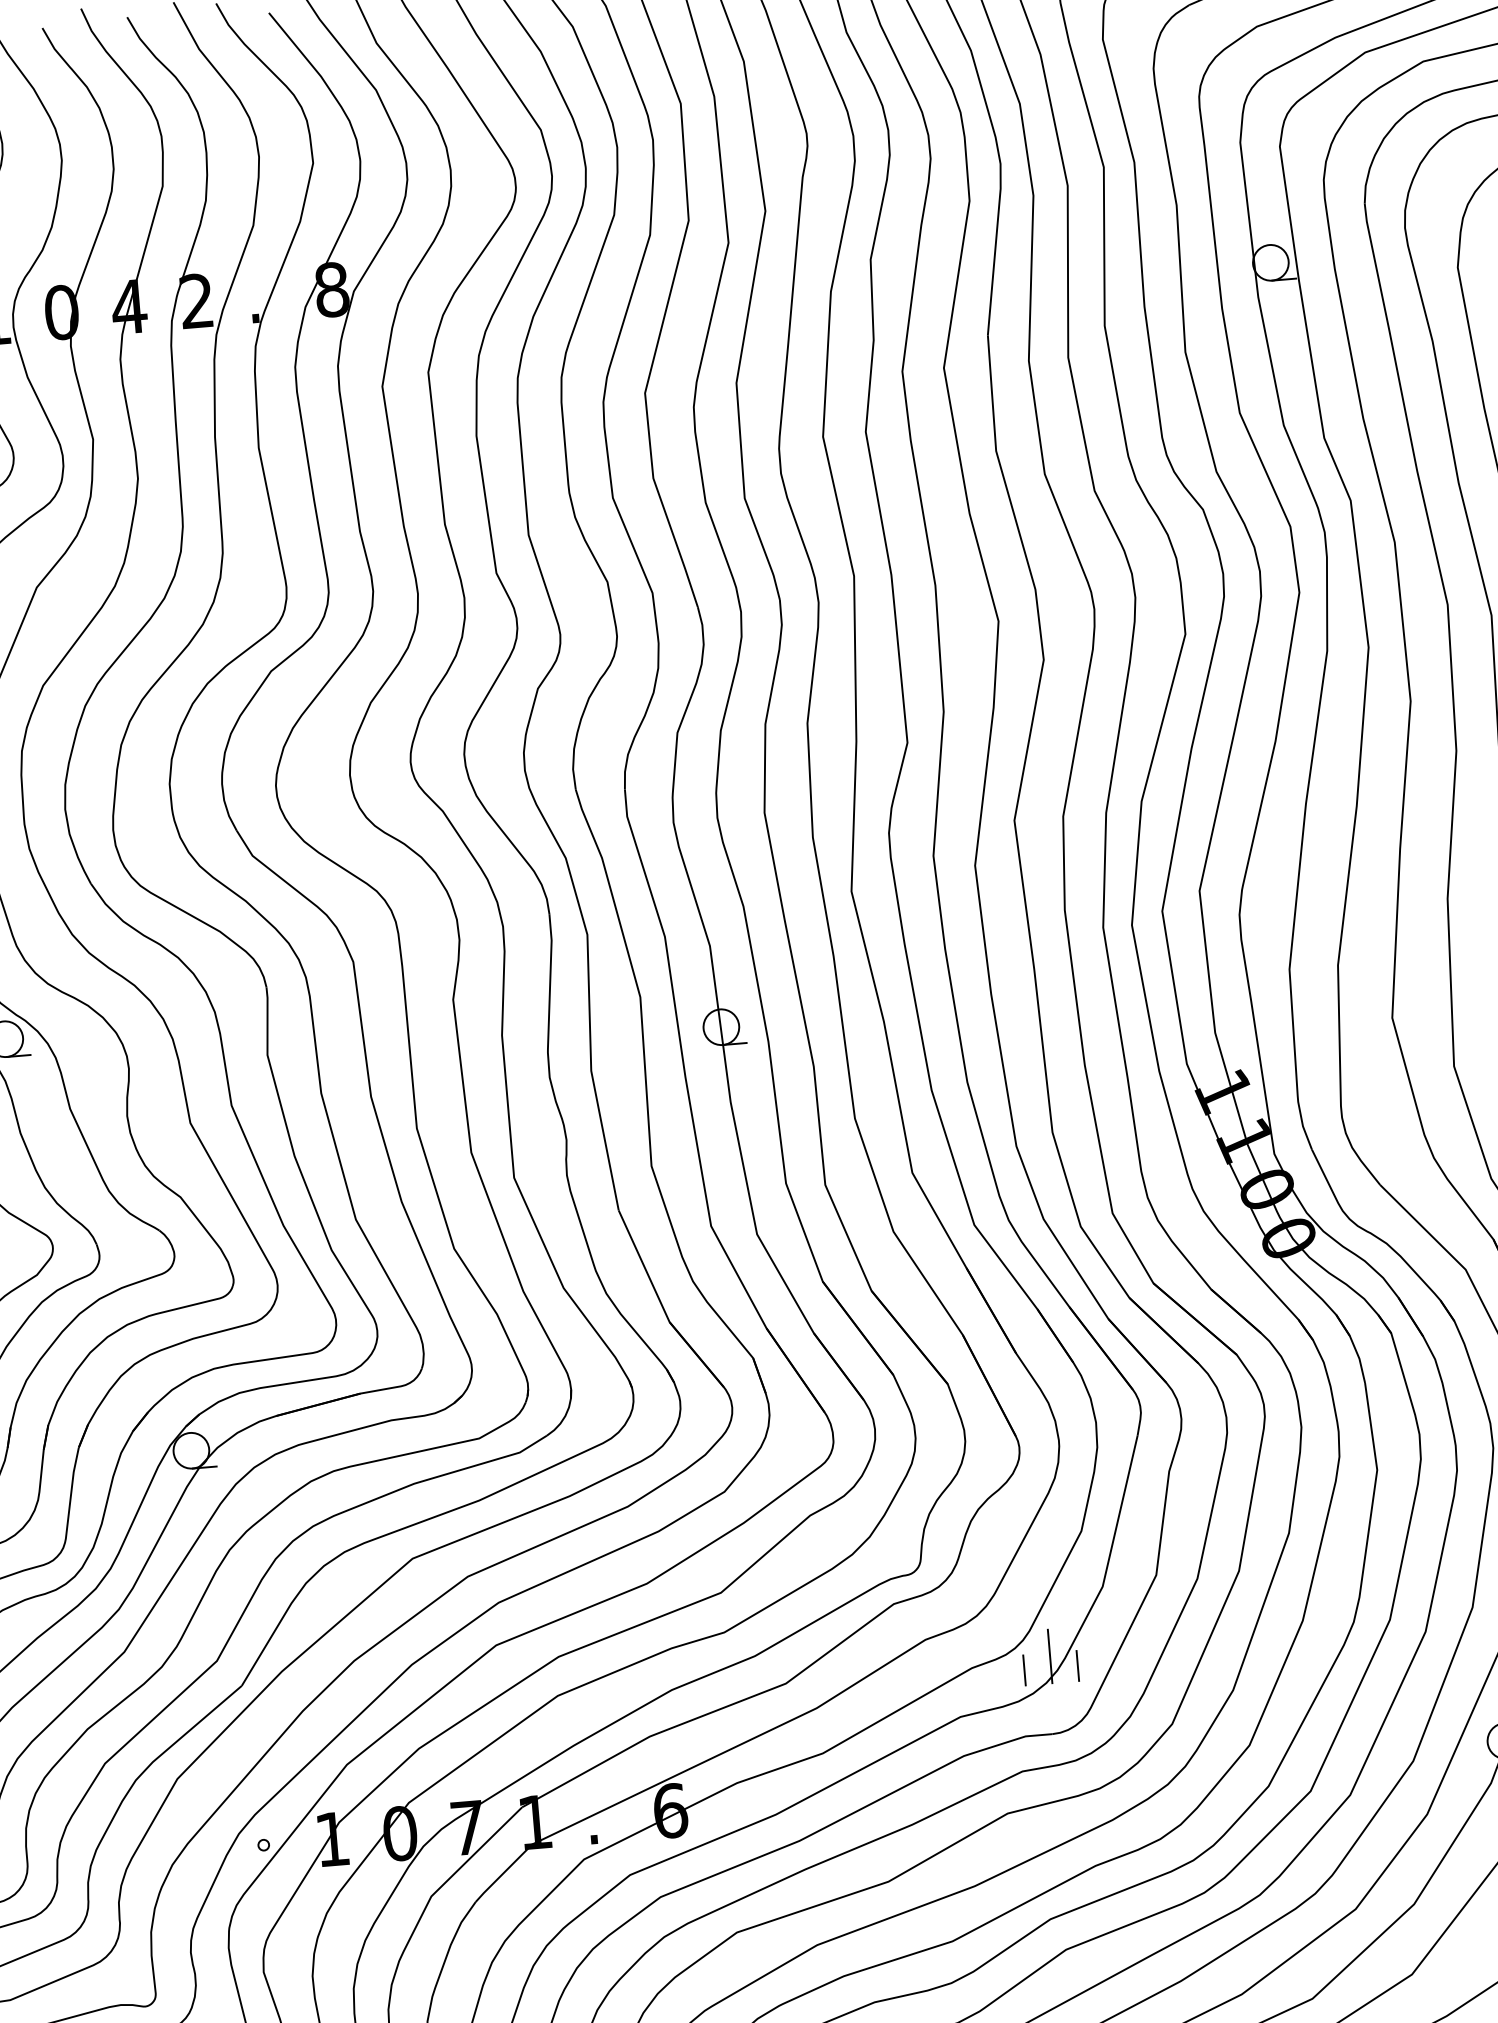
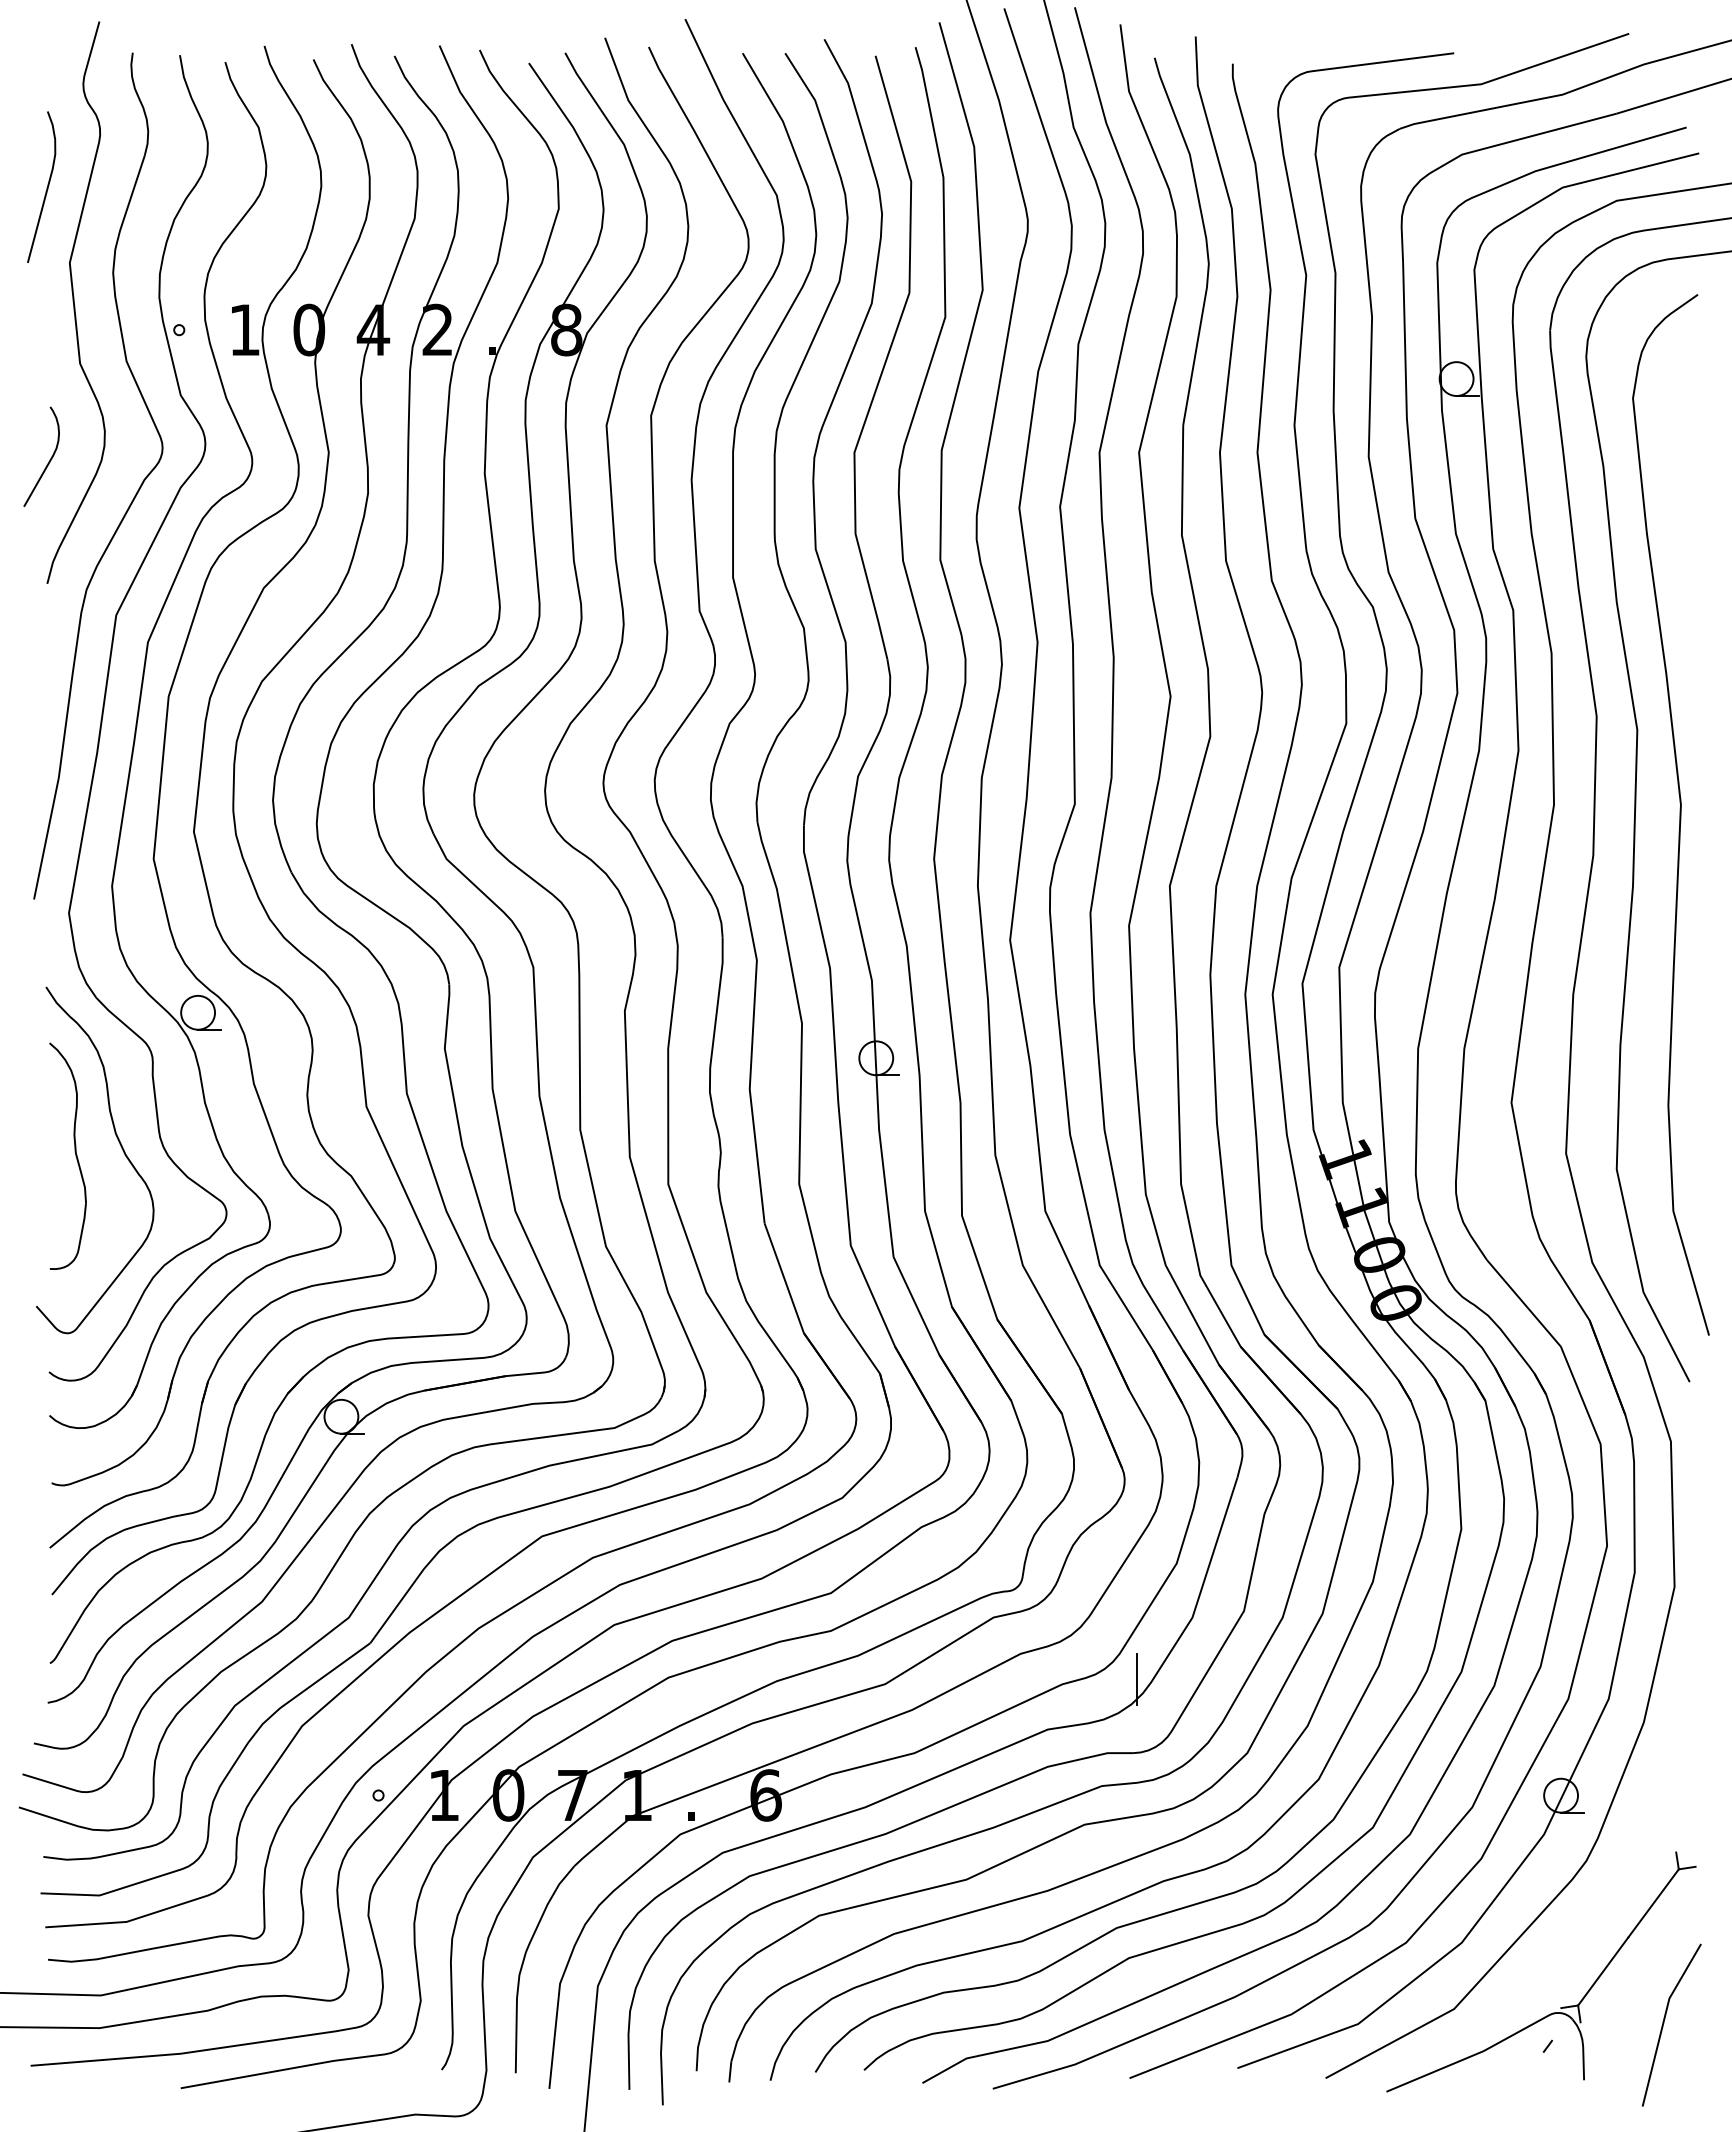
line: (1077, 1665) -> (1162, 1690), removed
line: (1024, 1670) -> (1111, 1690), removed

